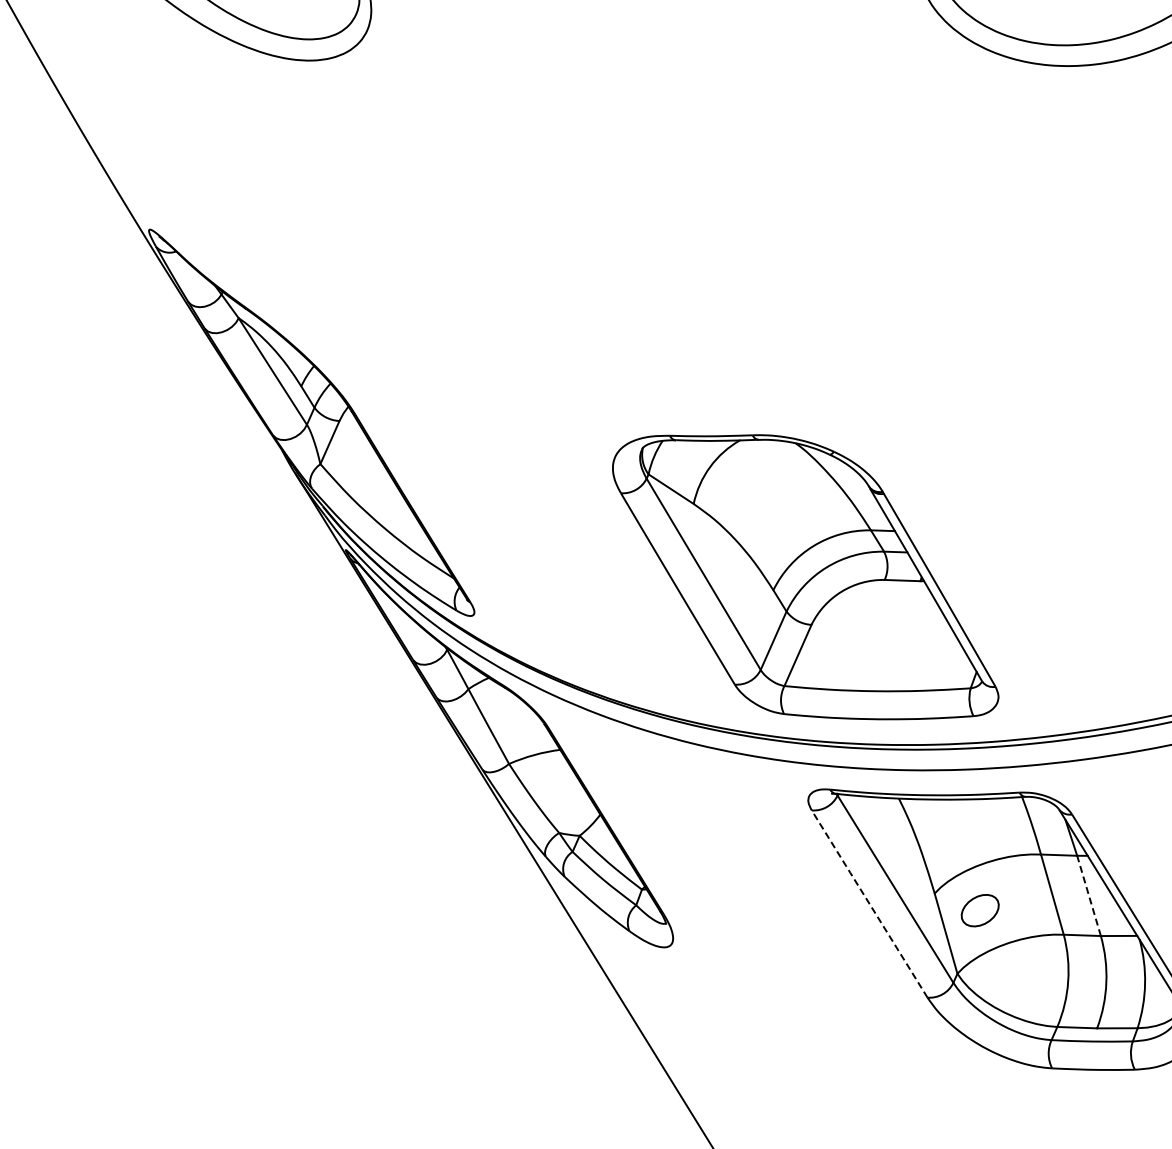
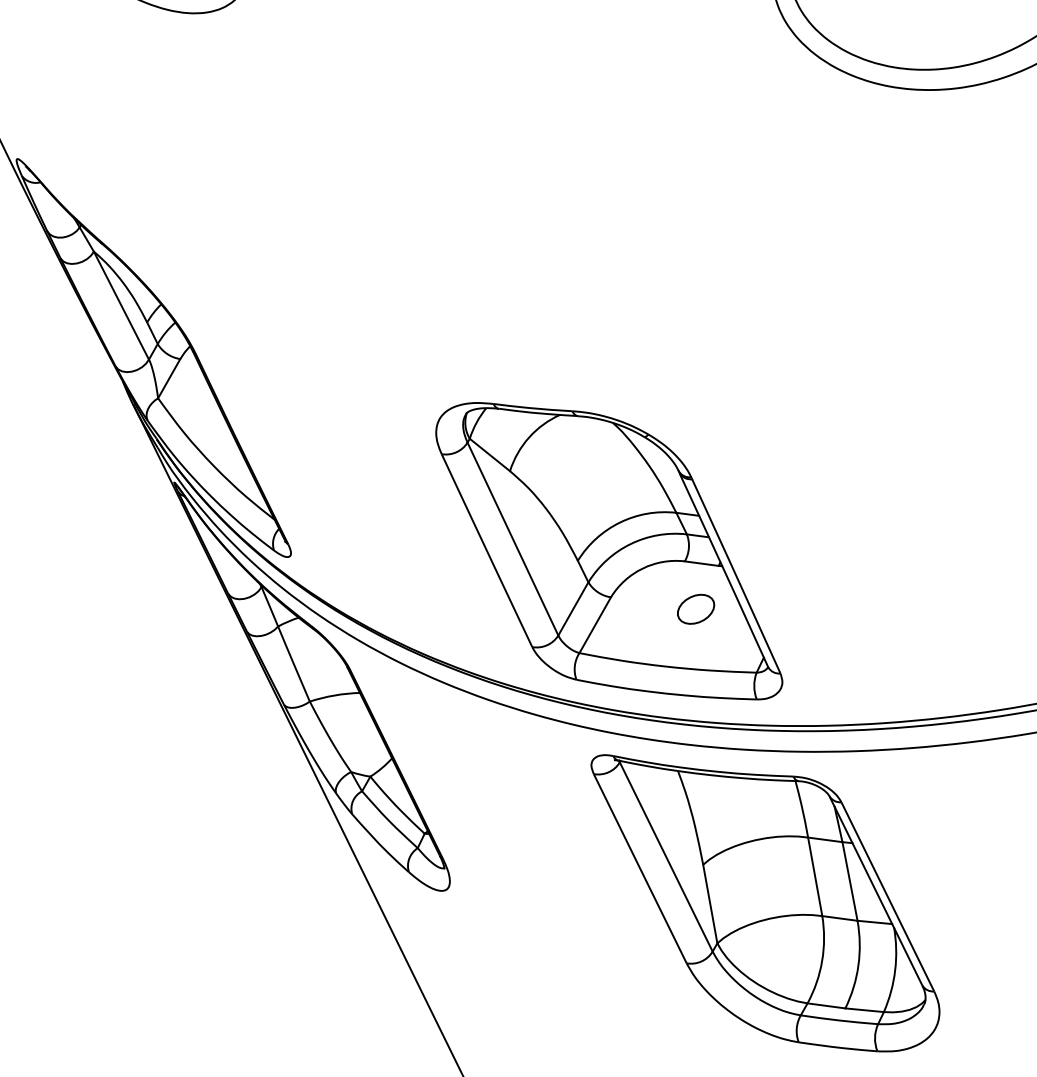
line: (1089, 895) -> (850, 881), dashed -> solid
line: (869, 904) -> (640, 869), dashed -> solid
part: (979, 910) -> (695, 609), moved

